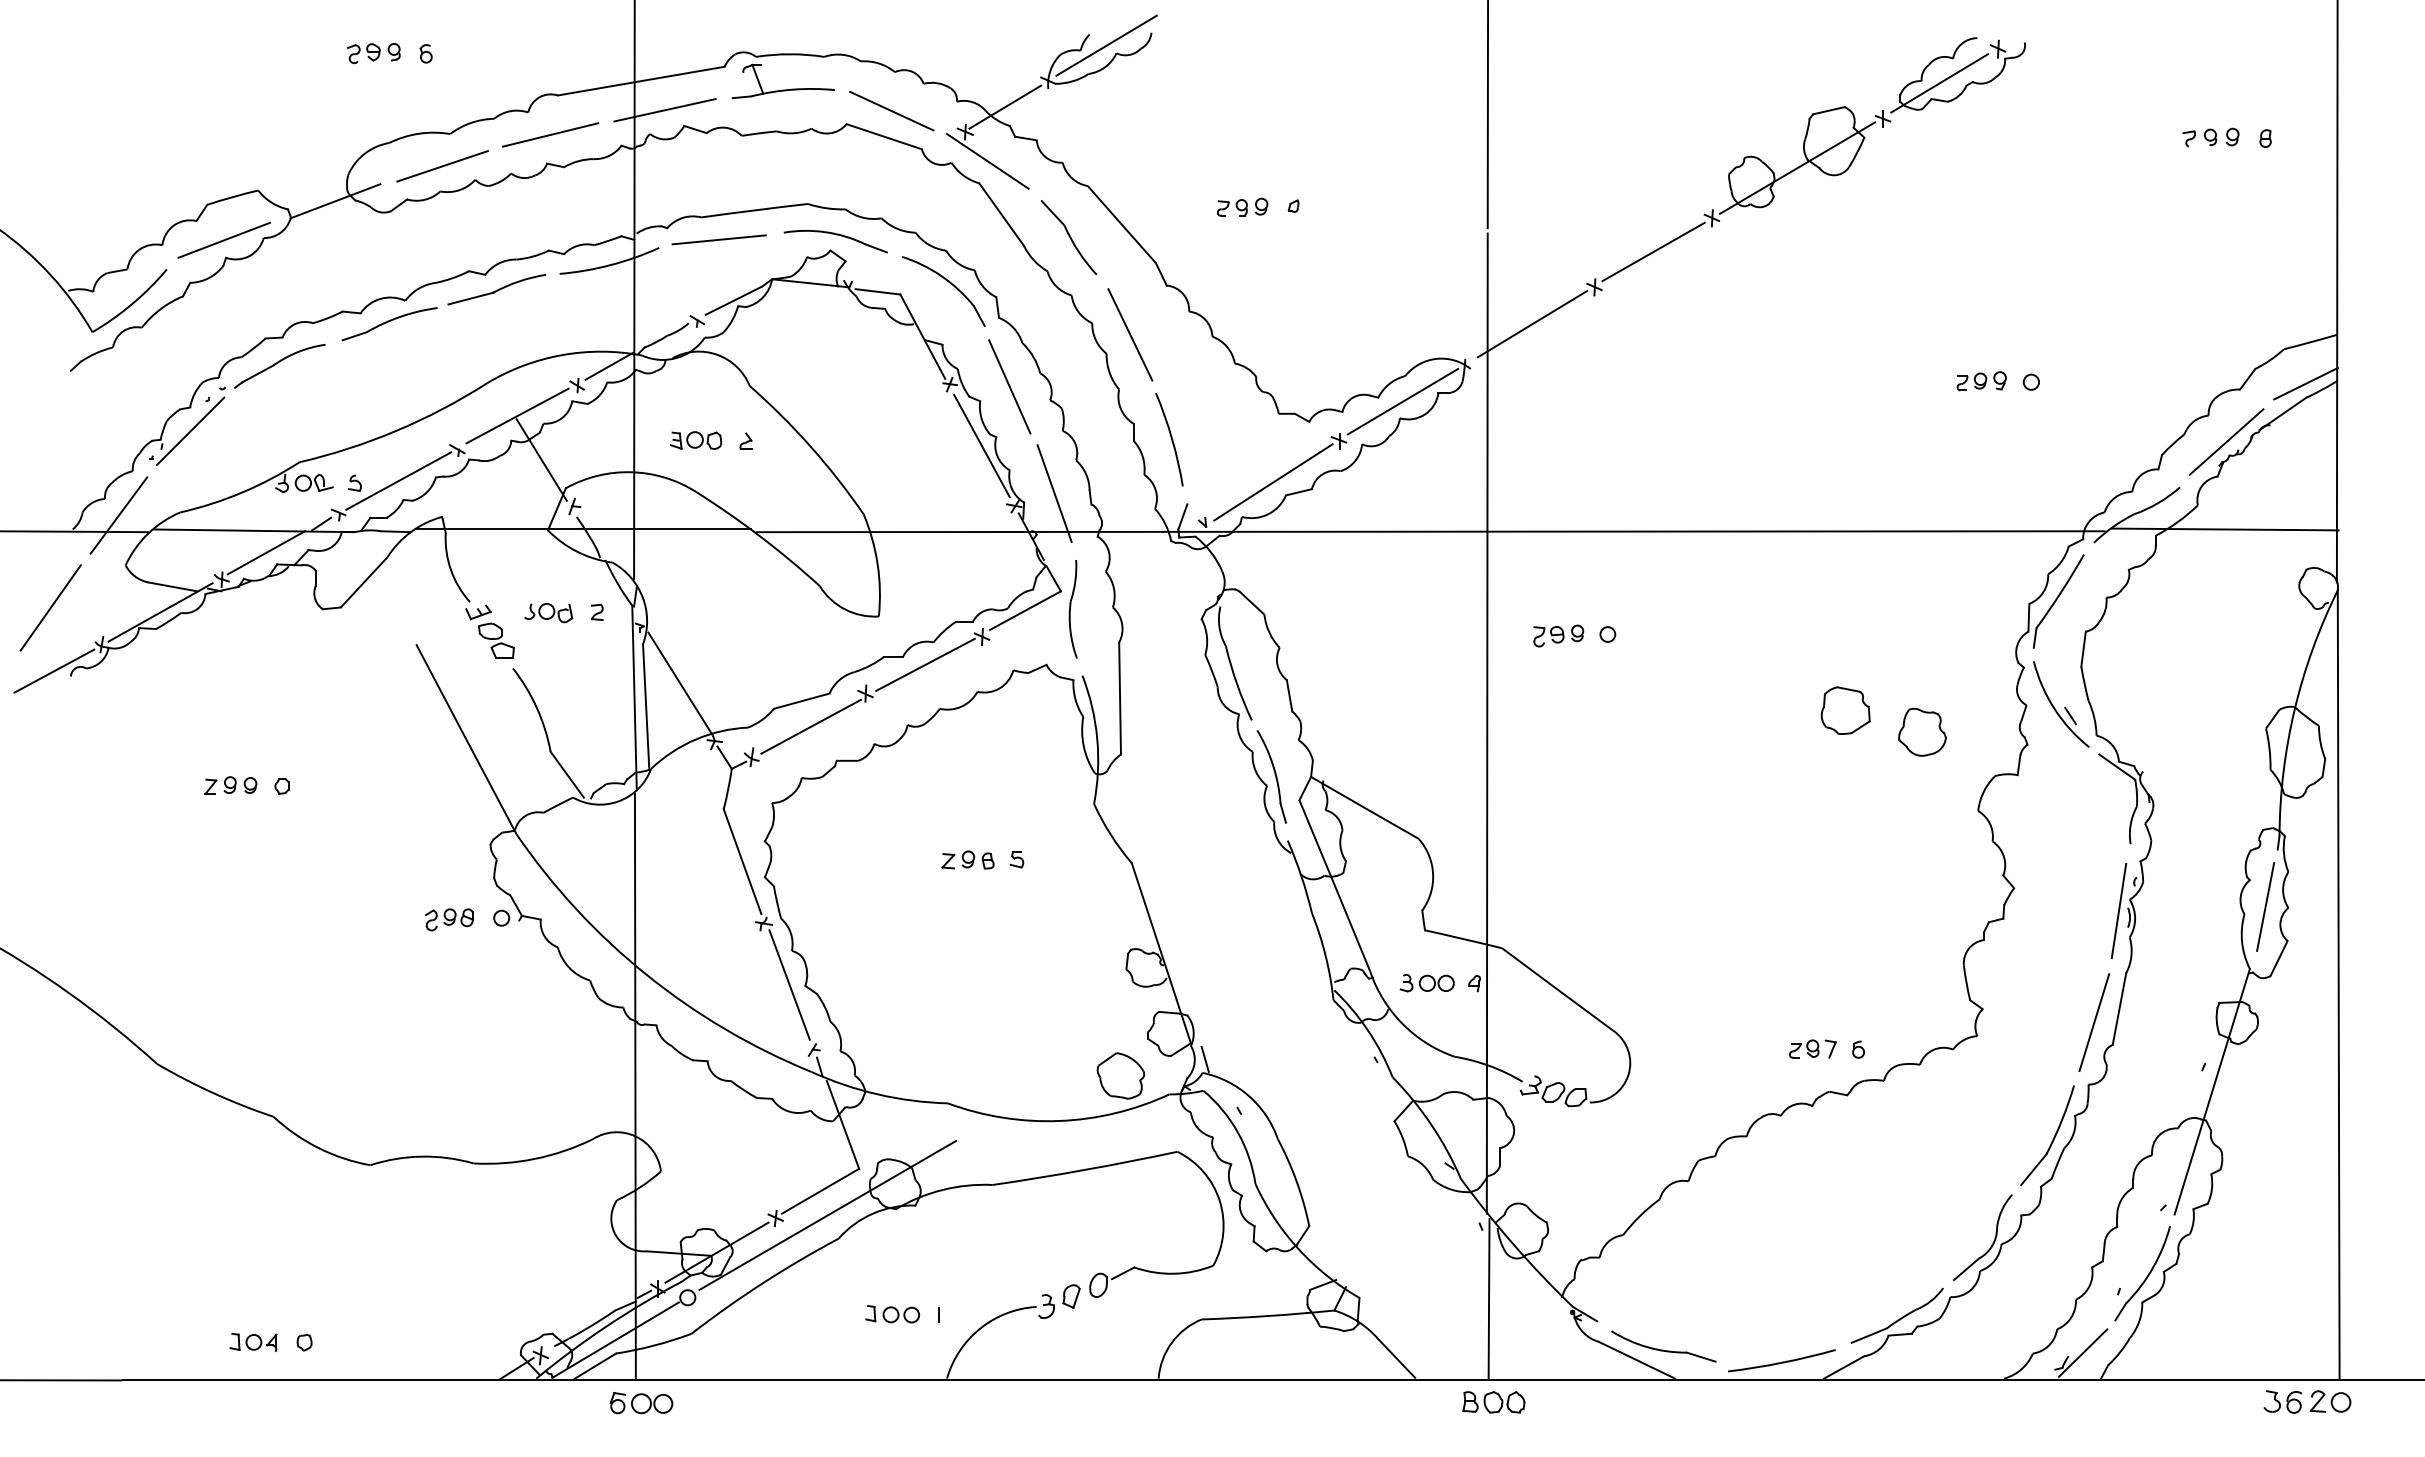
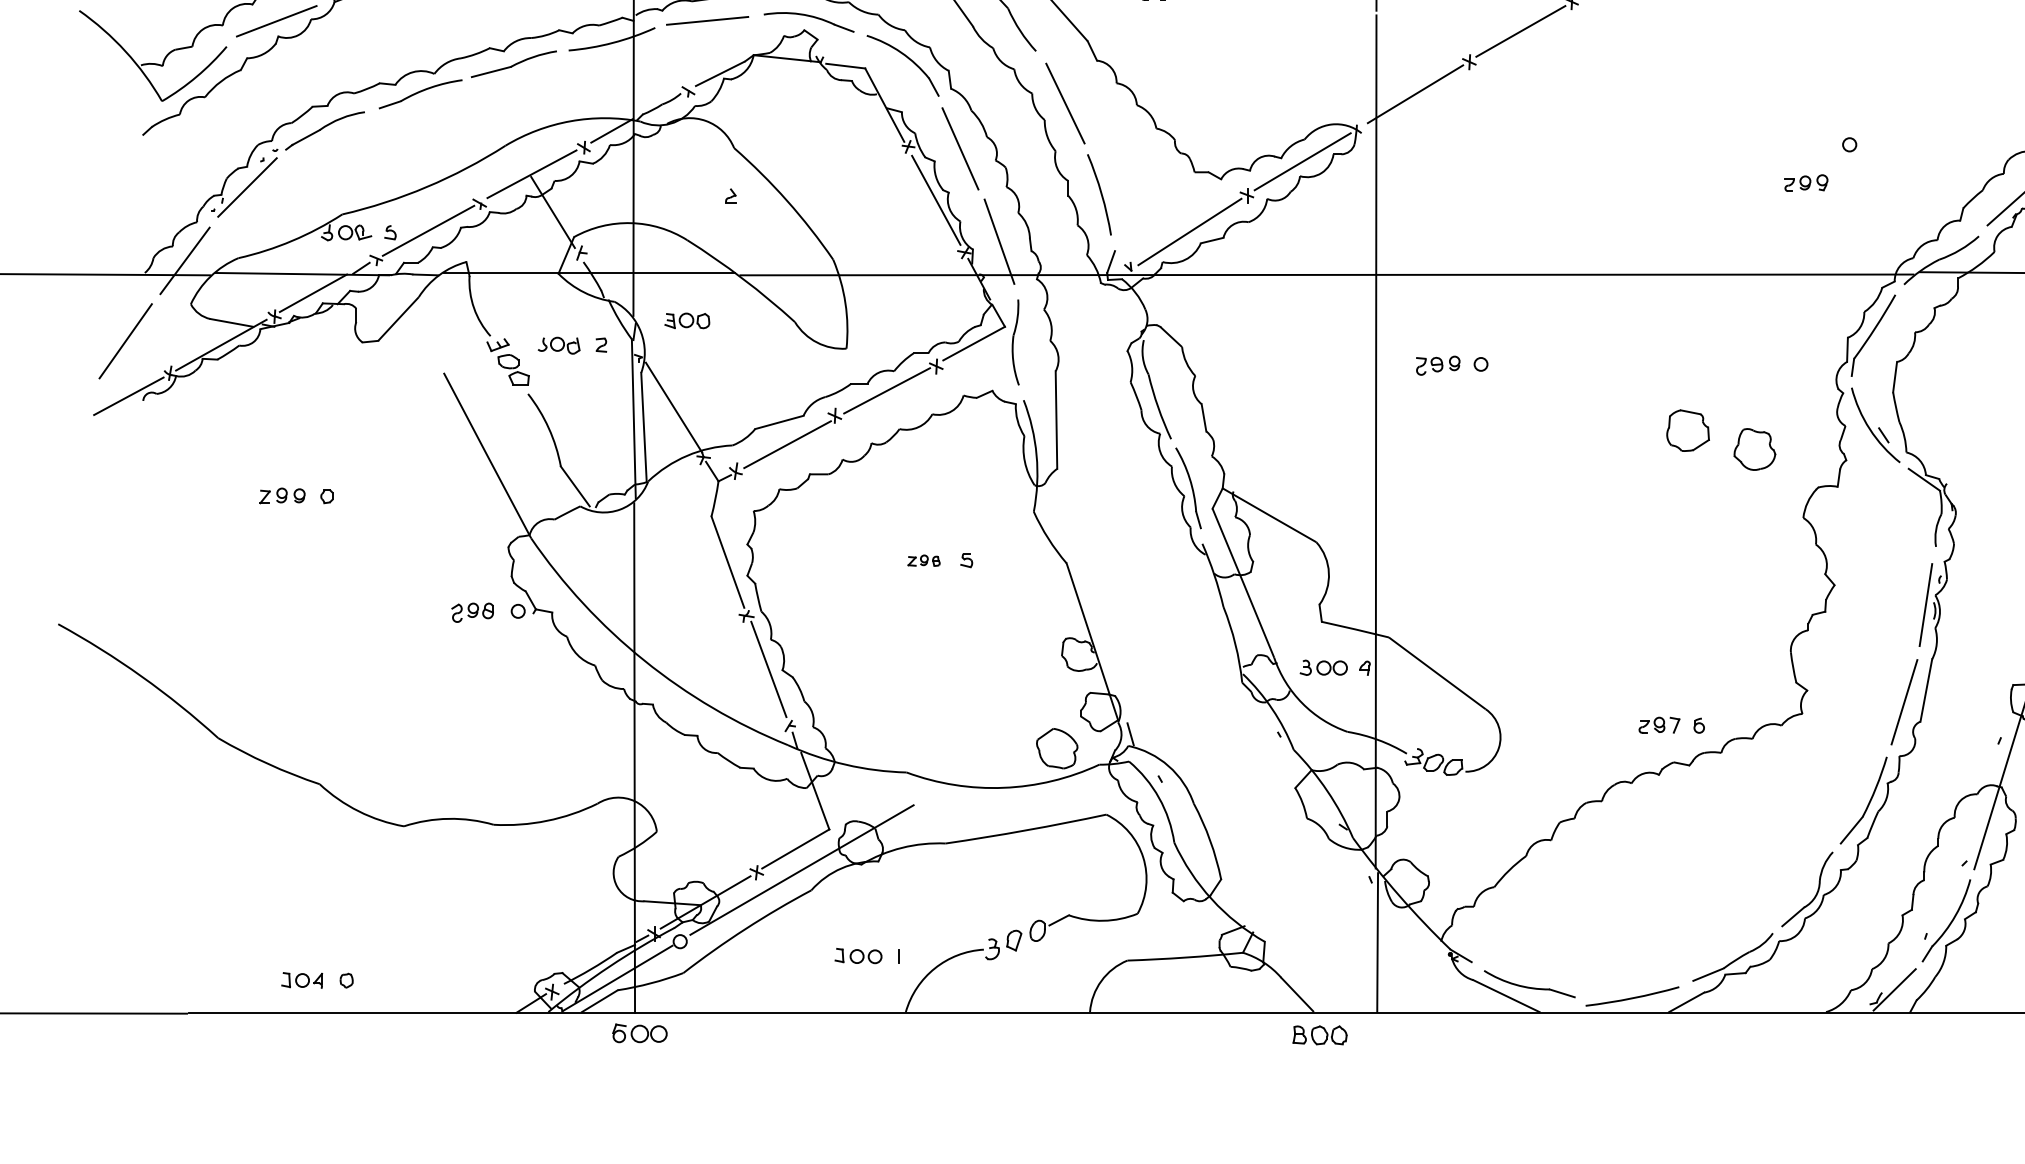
part: (1981, 381) -> (1806, 183), moved
part: (695, 440) -> (686, 320), moved
part: (967, 859) -> (923, 560), size x0.7
part: (1493, 1402) -> (1319, 1035), moved

